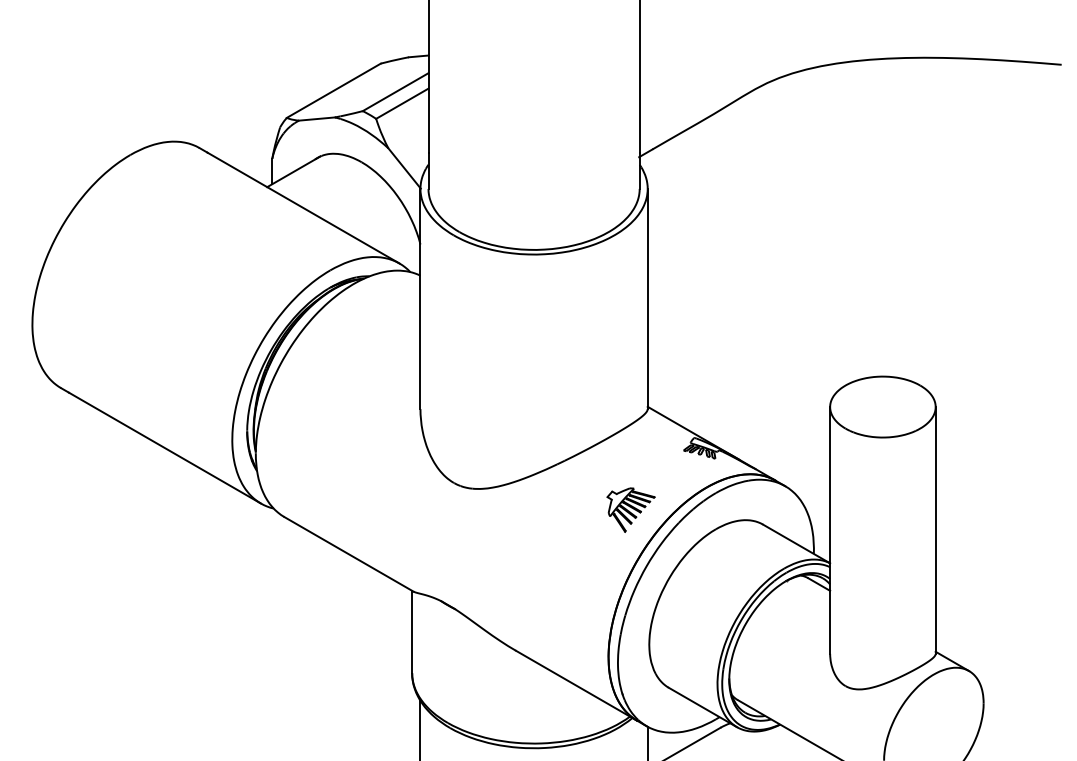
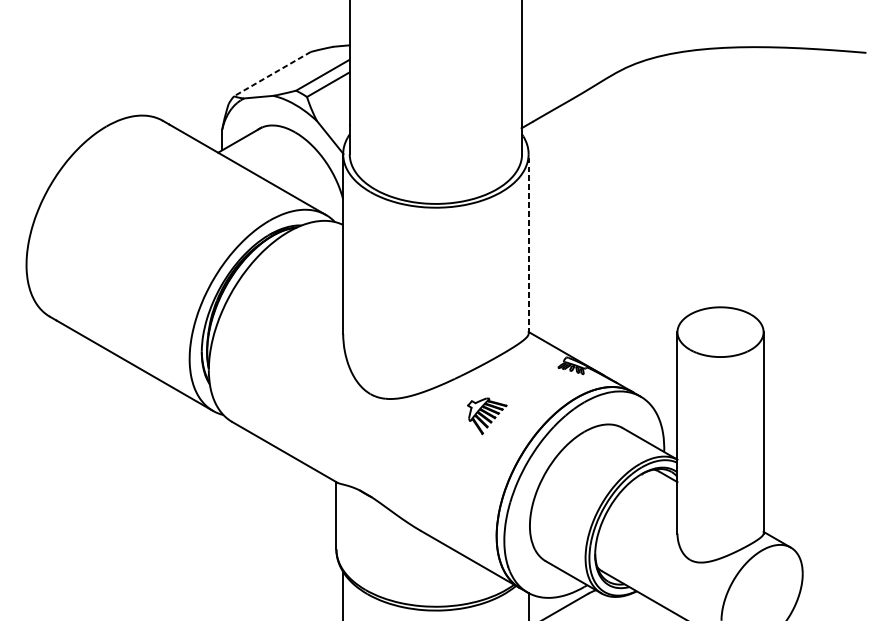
line: (333, 91) -> (272, 74), solid -> dashed
line: (647, 298) -> (528, 243), solid -> dashed
part: (630, 509) -> (486, 415), moved

